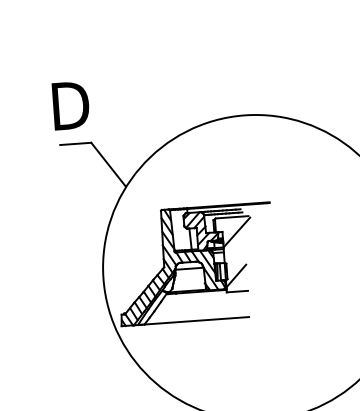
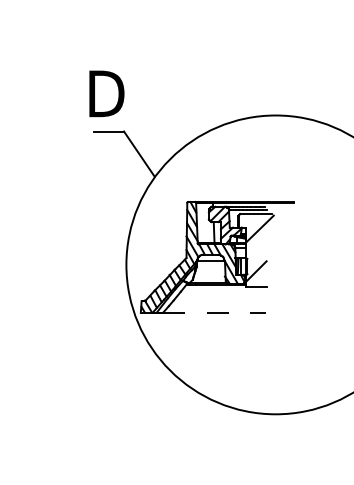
line: (197, 320) -> (215, 312), solid -> dashed

